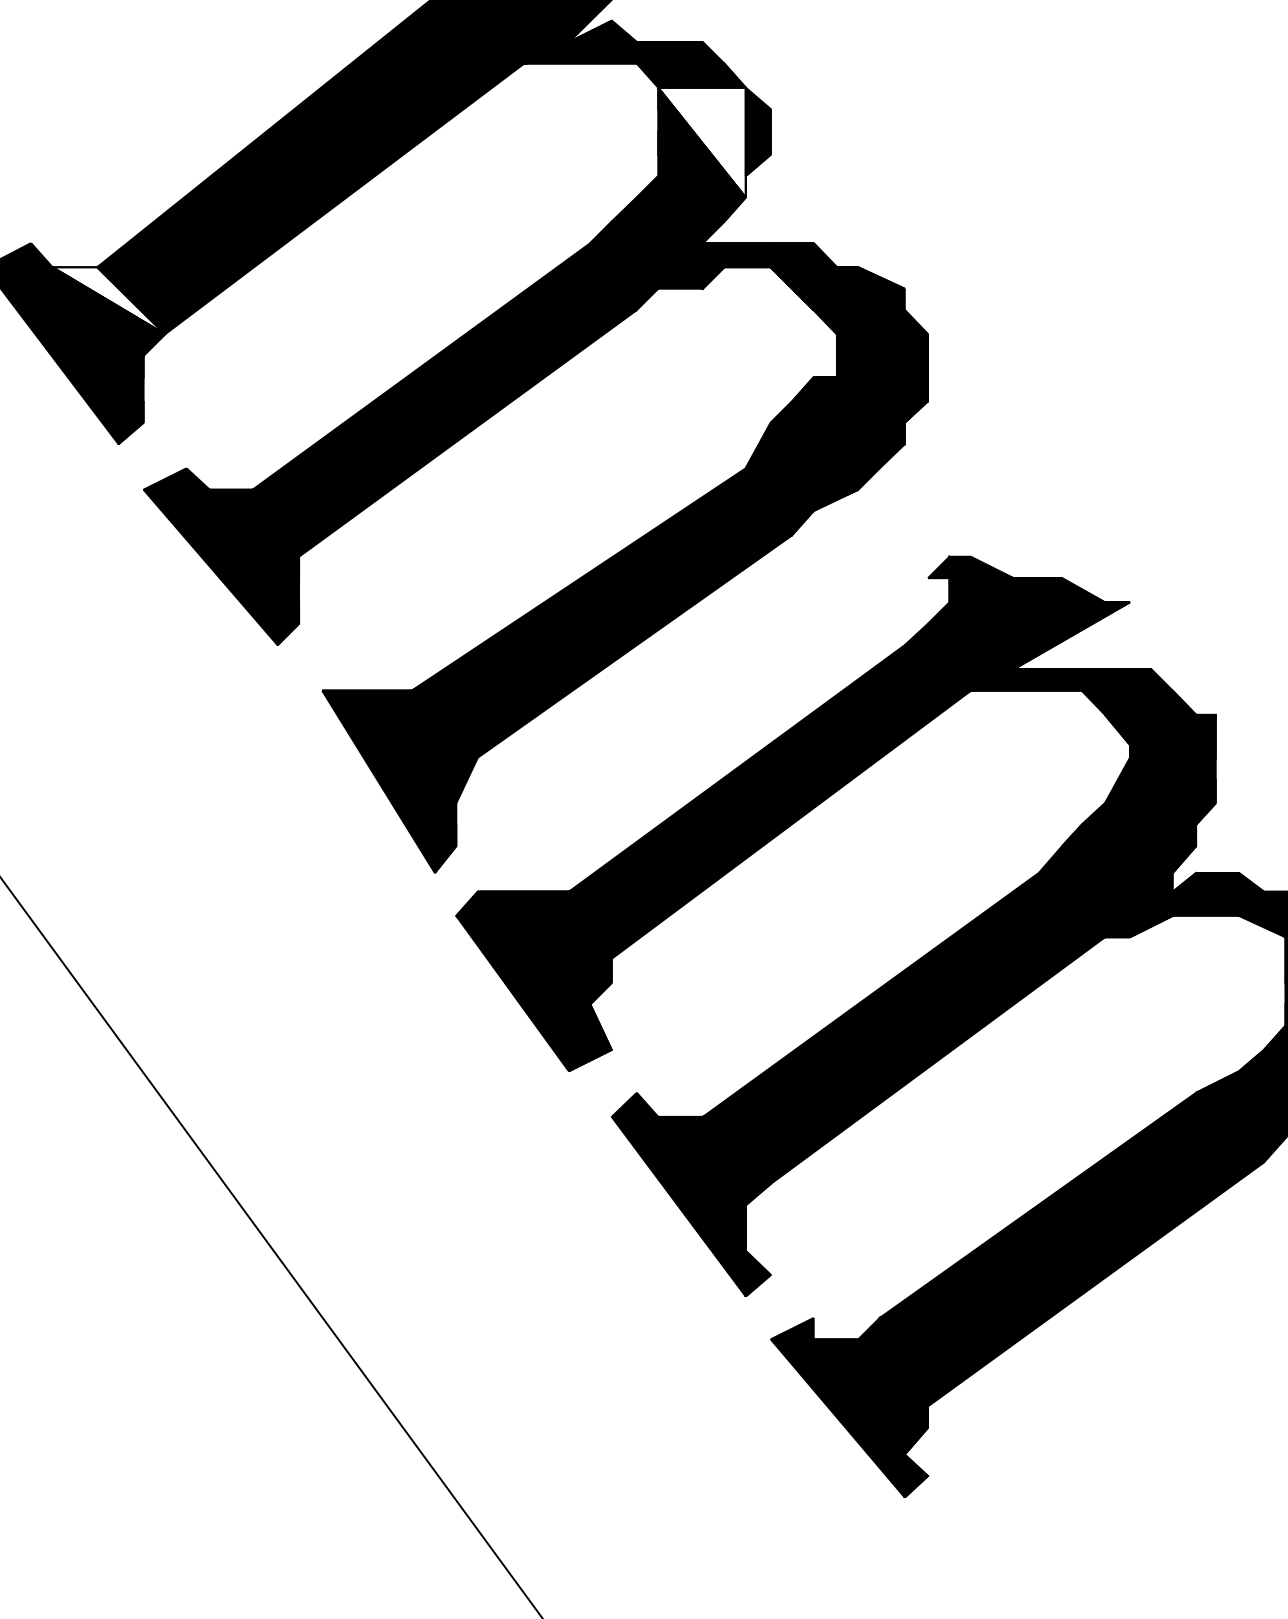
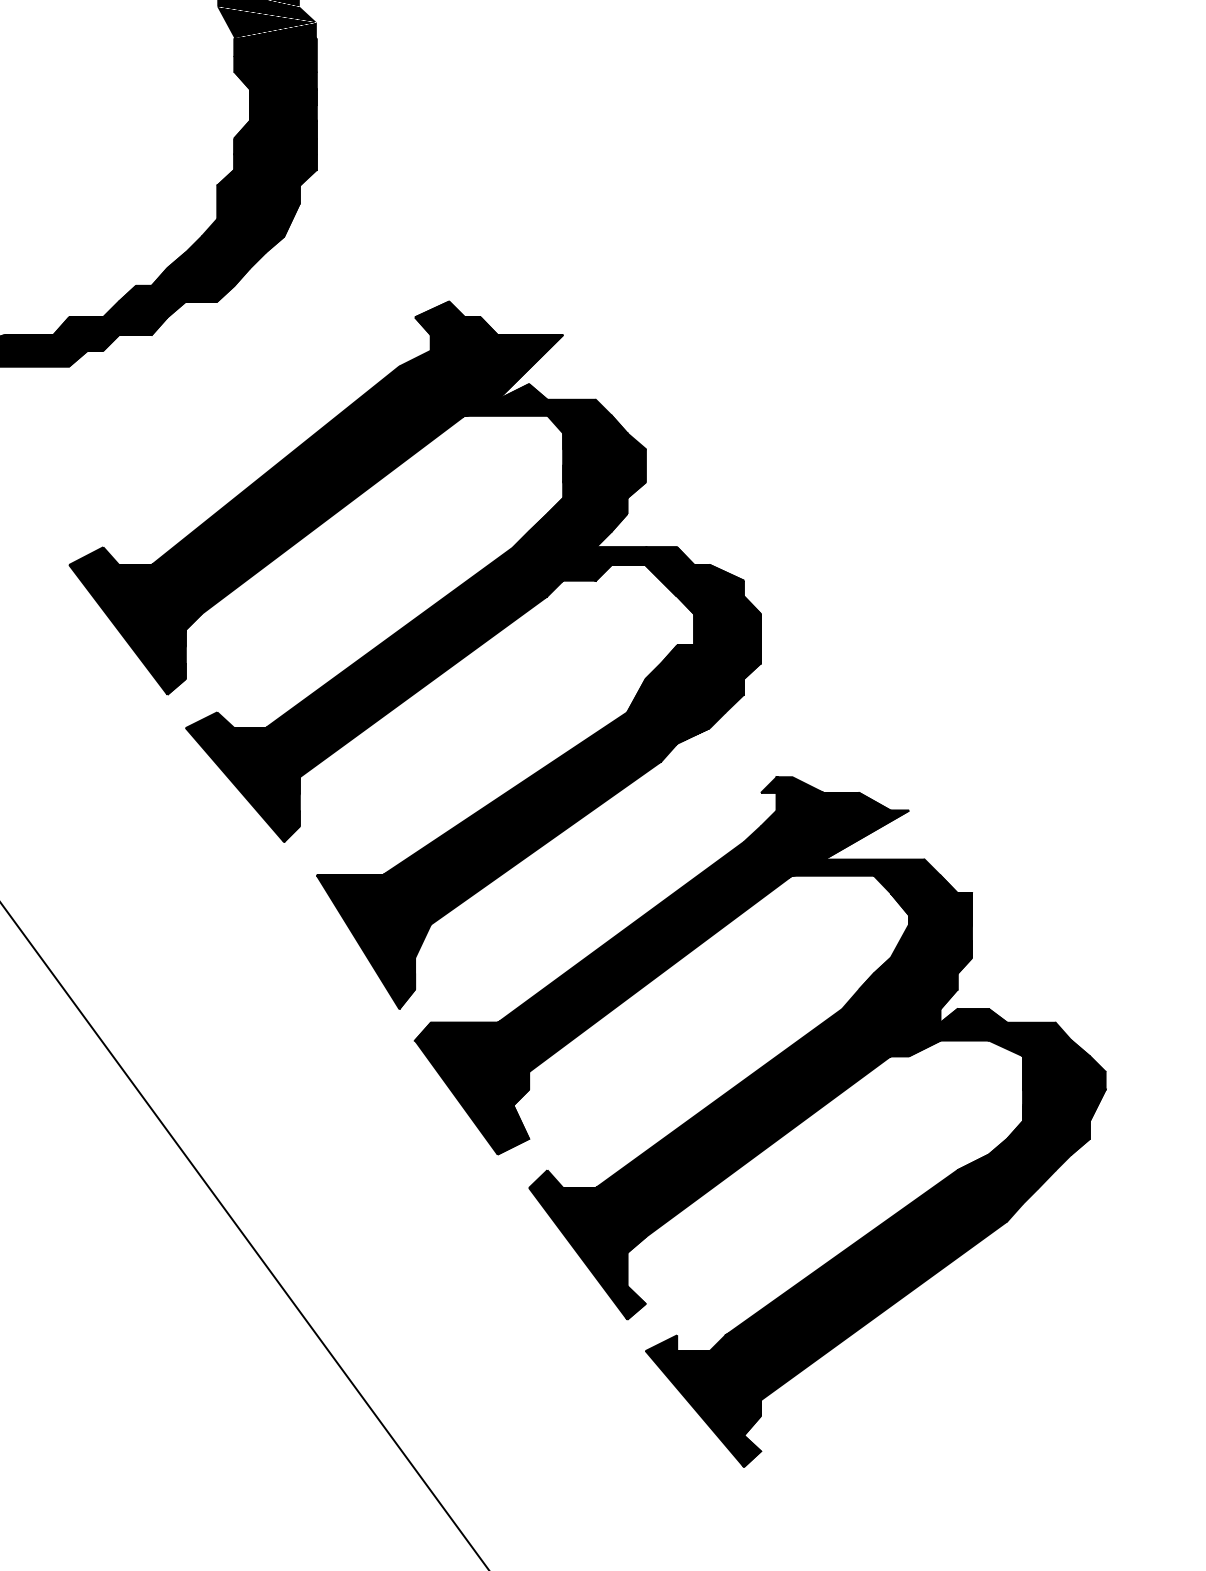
fill: (702, 142) -> (595, 473), added
fill: (109, 300) -> (160, 589), added

